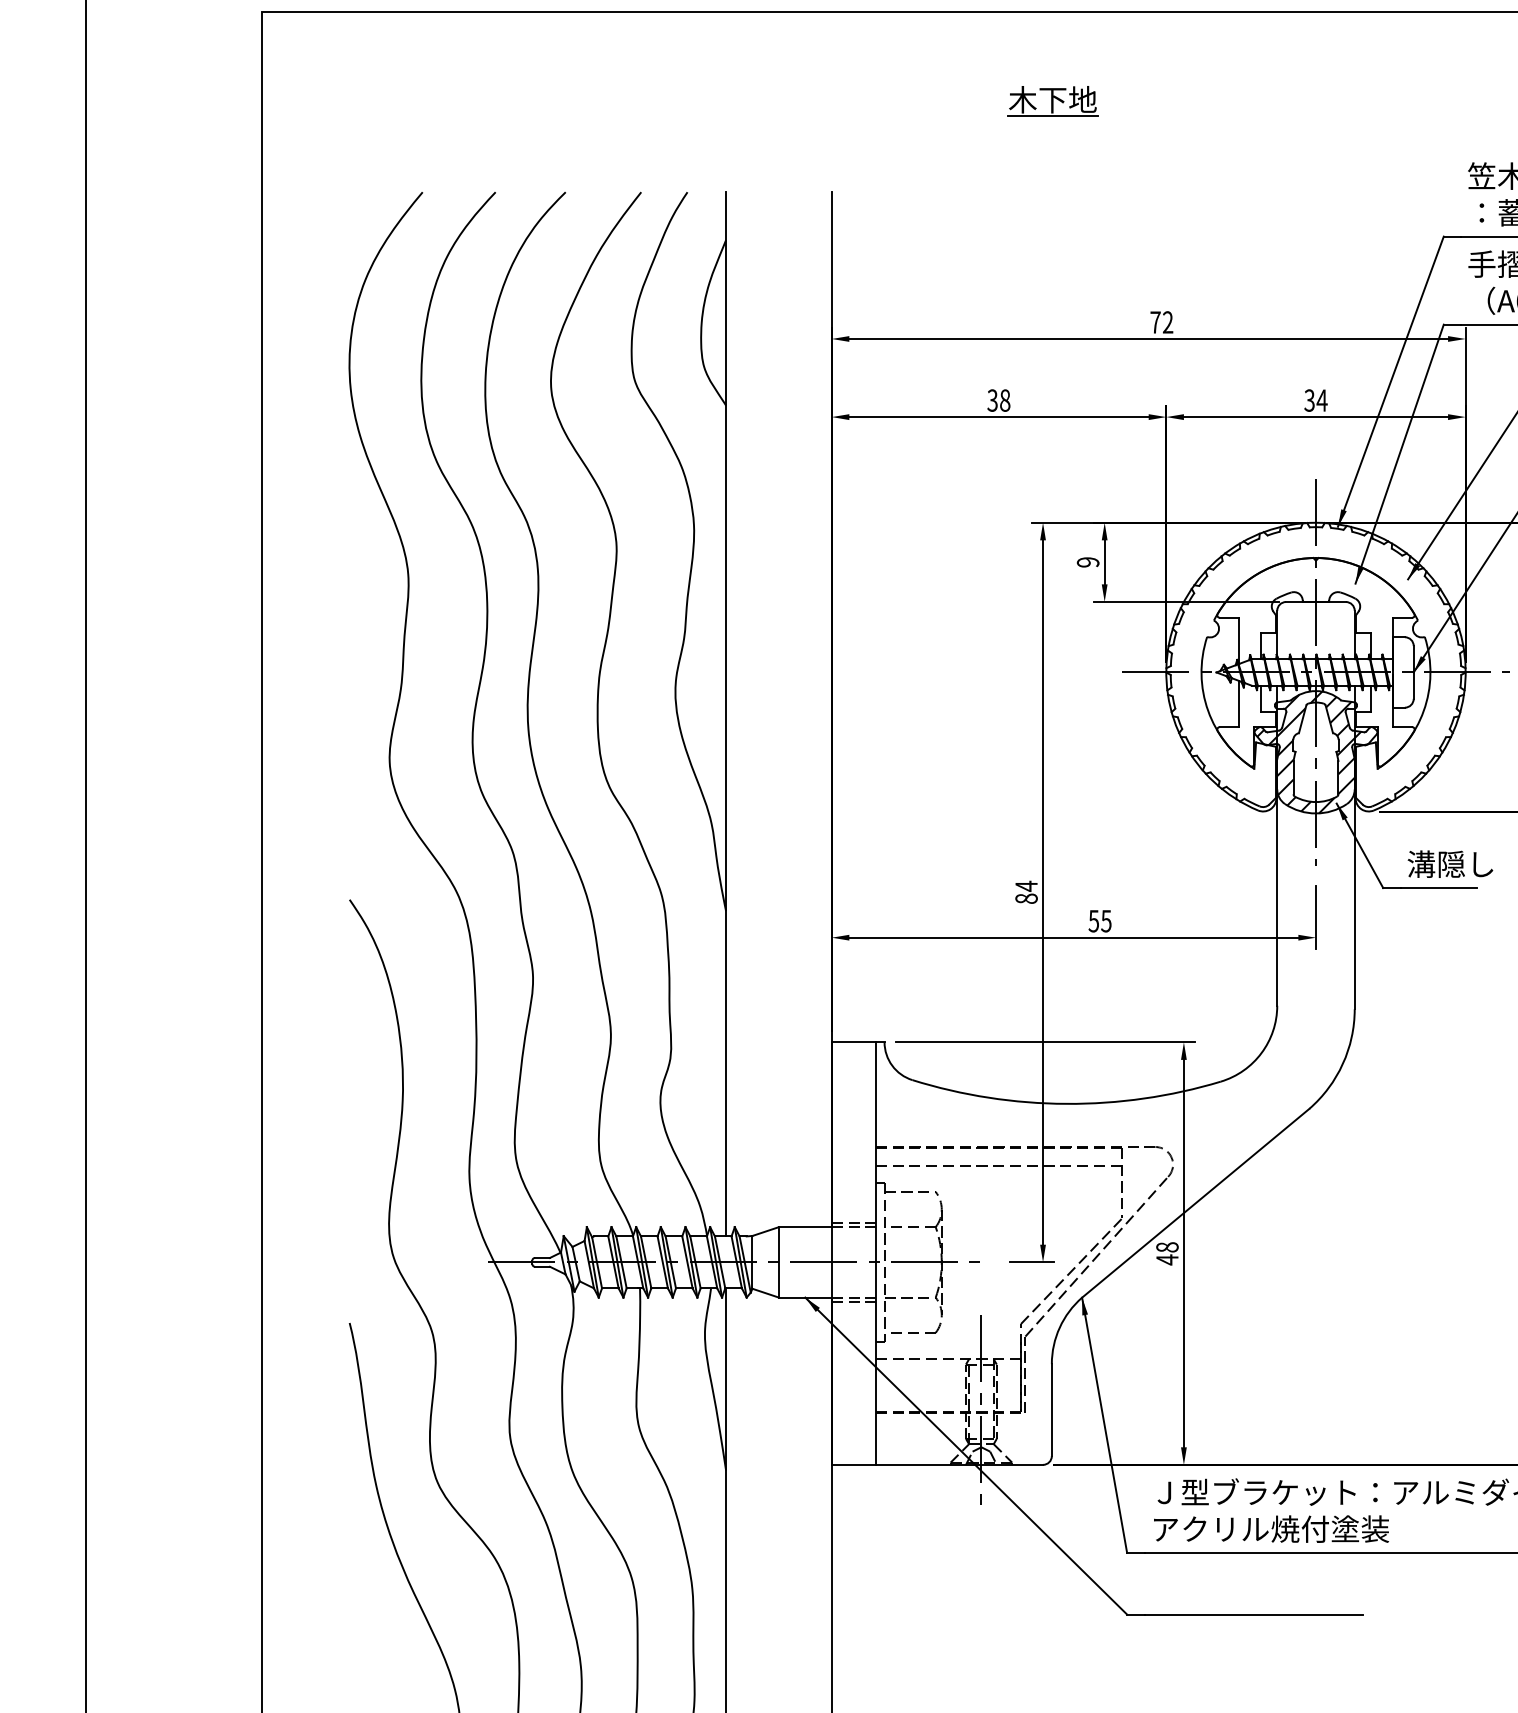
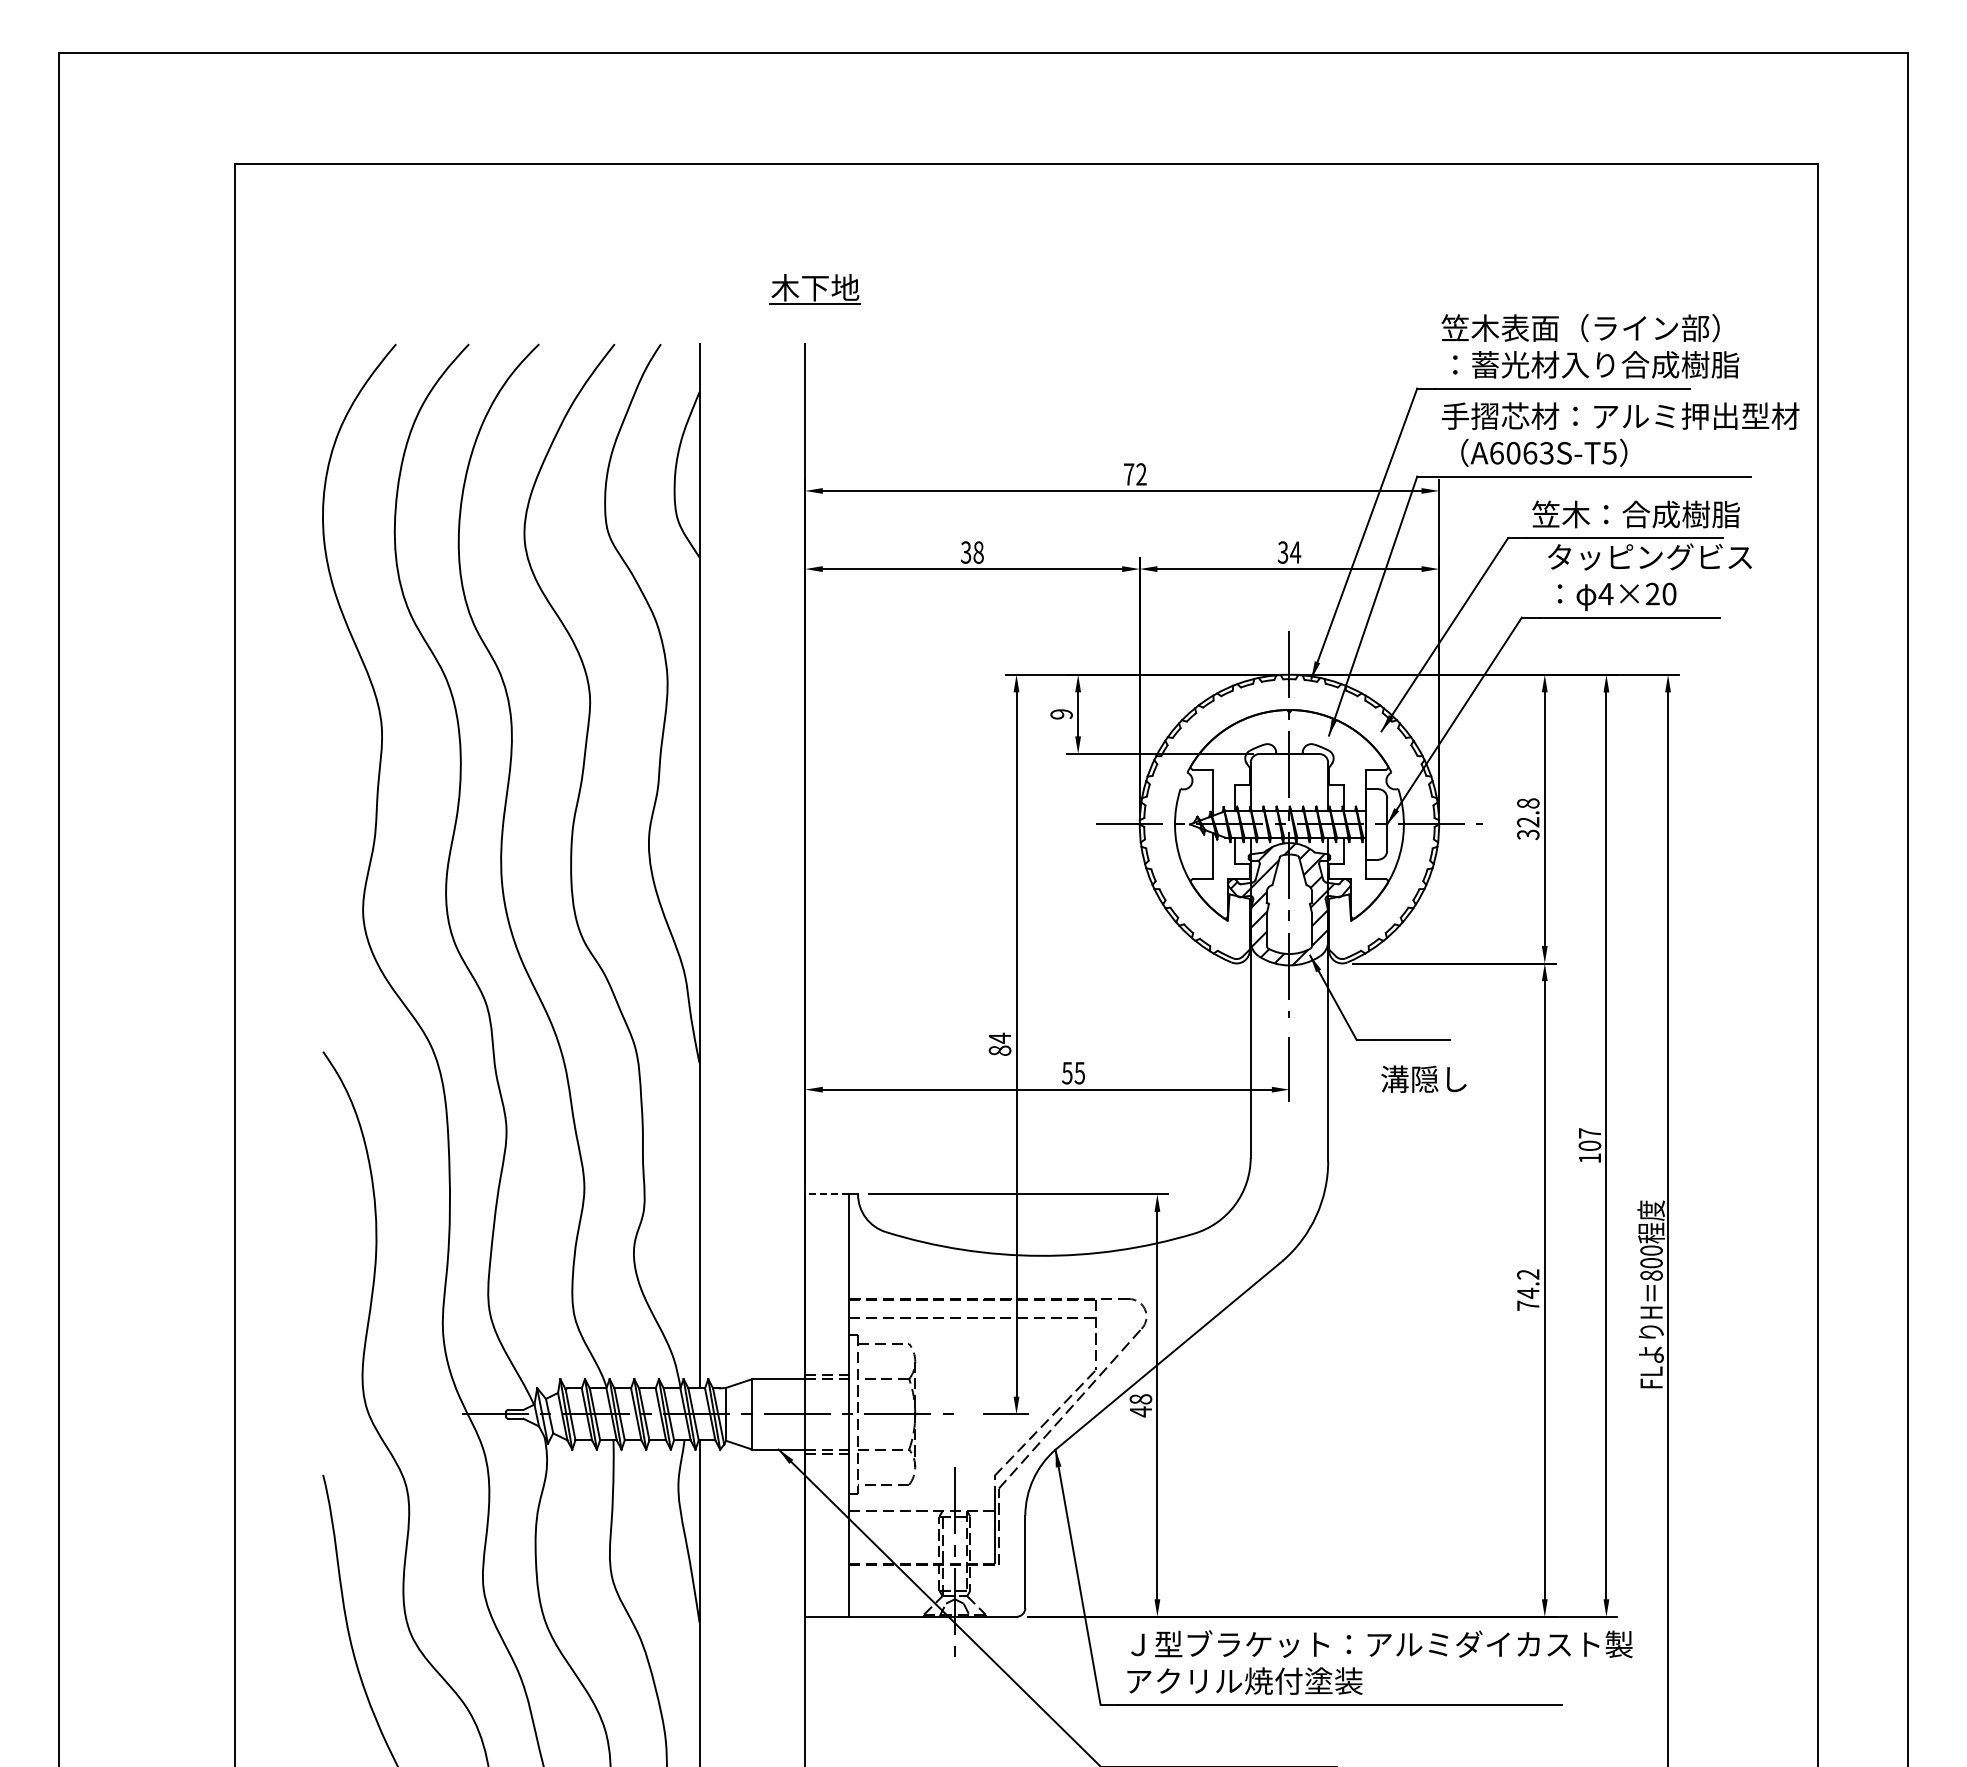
part: (1052, 101) -> (814, 289), moved
text: (1450, 863) -> (1423, 1078), moved
line: (853, 1042) -> (826, 1194), solid -> dashed

